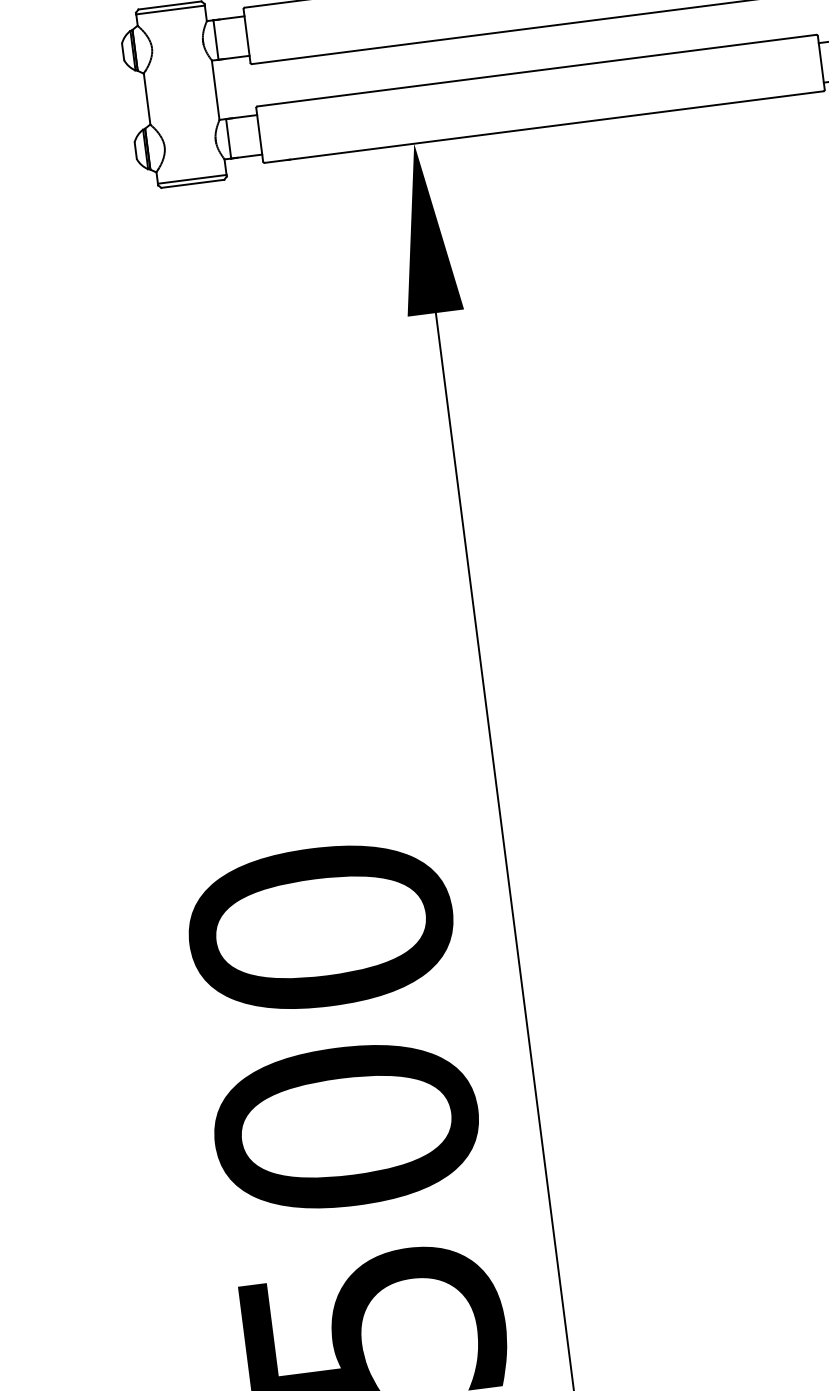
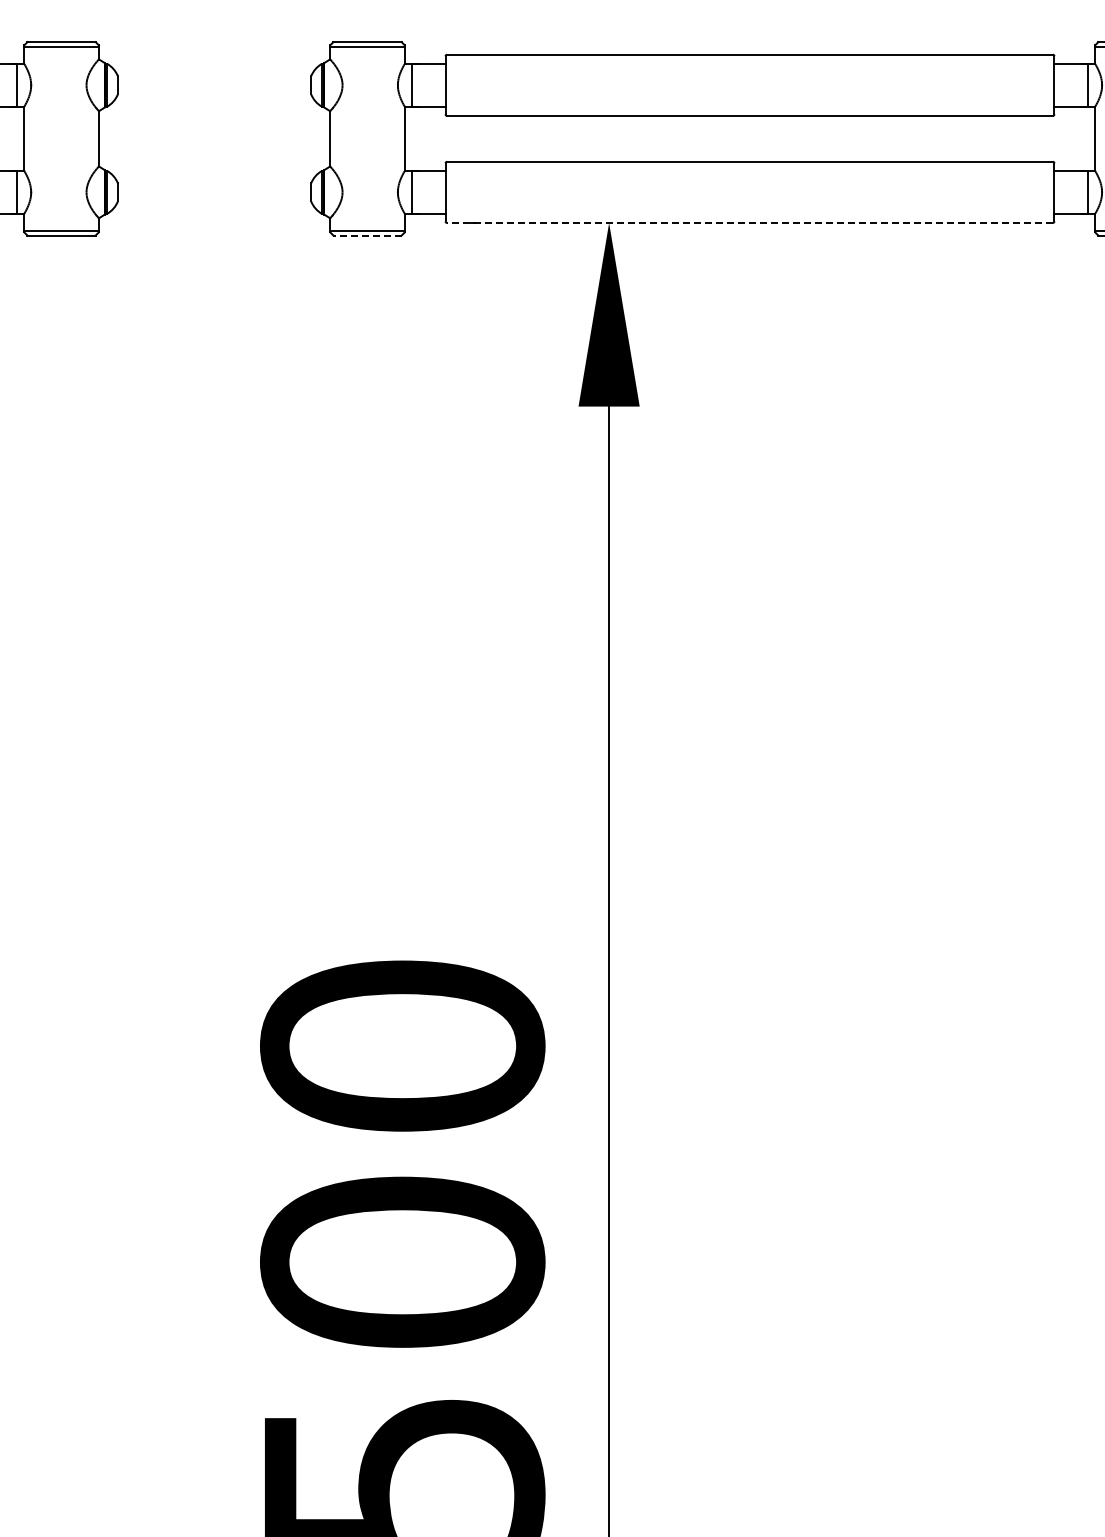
line: (544, 126) -> (750, 222), solid -> dashed
line: (192, 183) -> (367, 235), solid -> dashed

